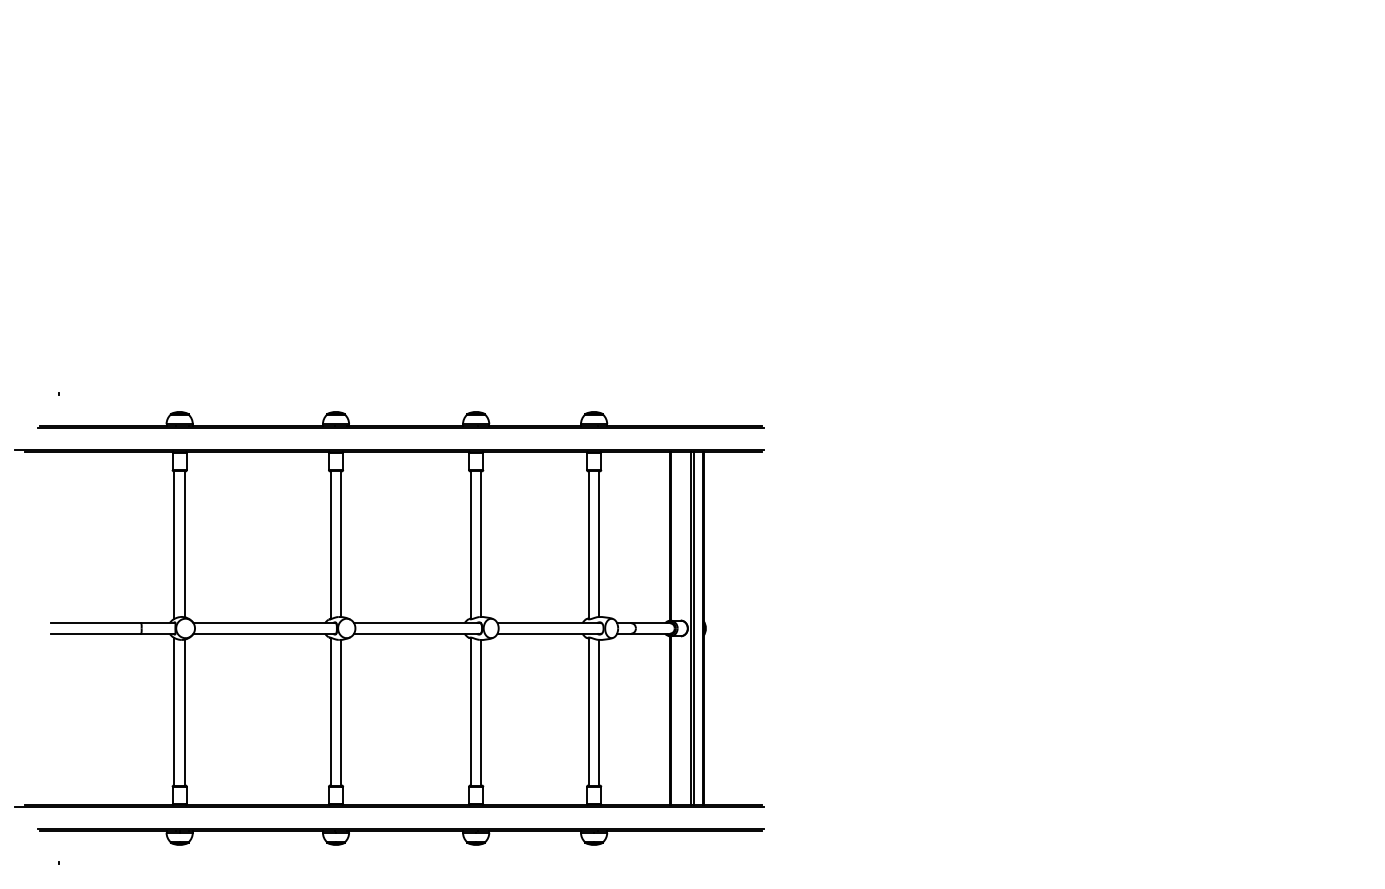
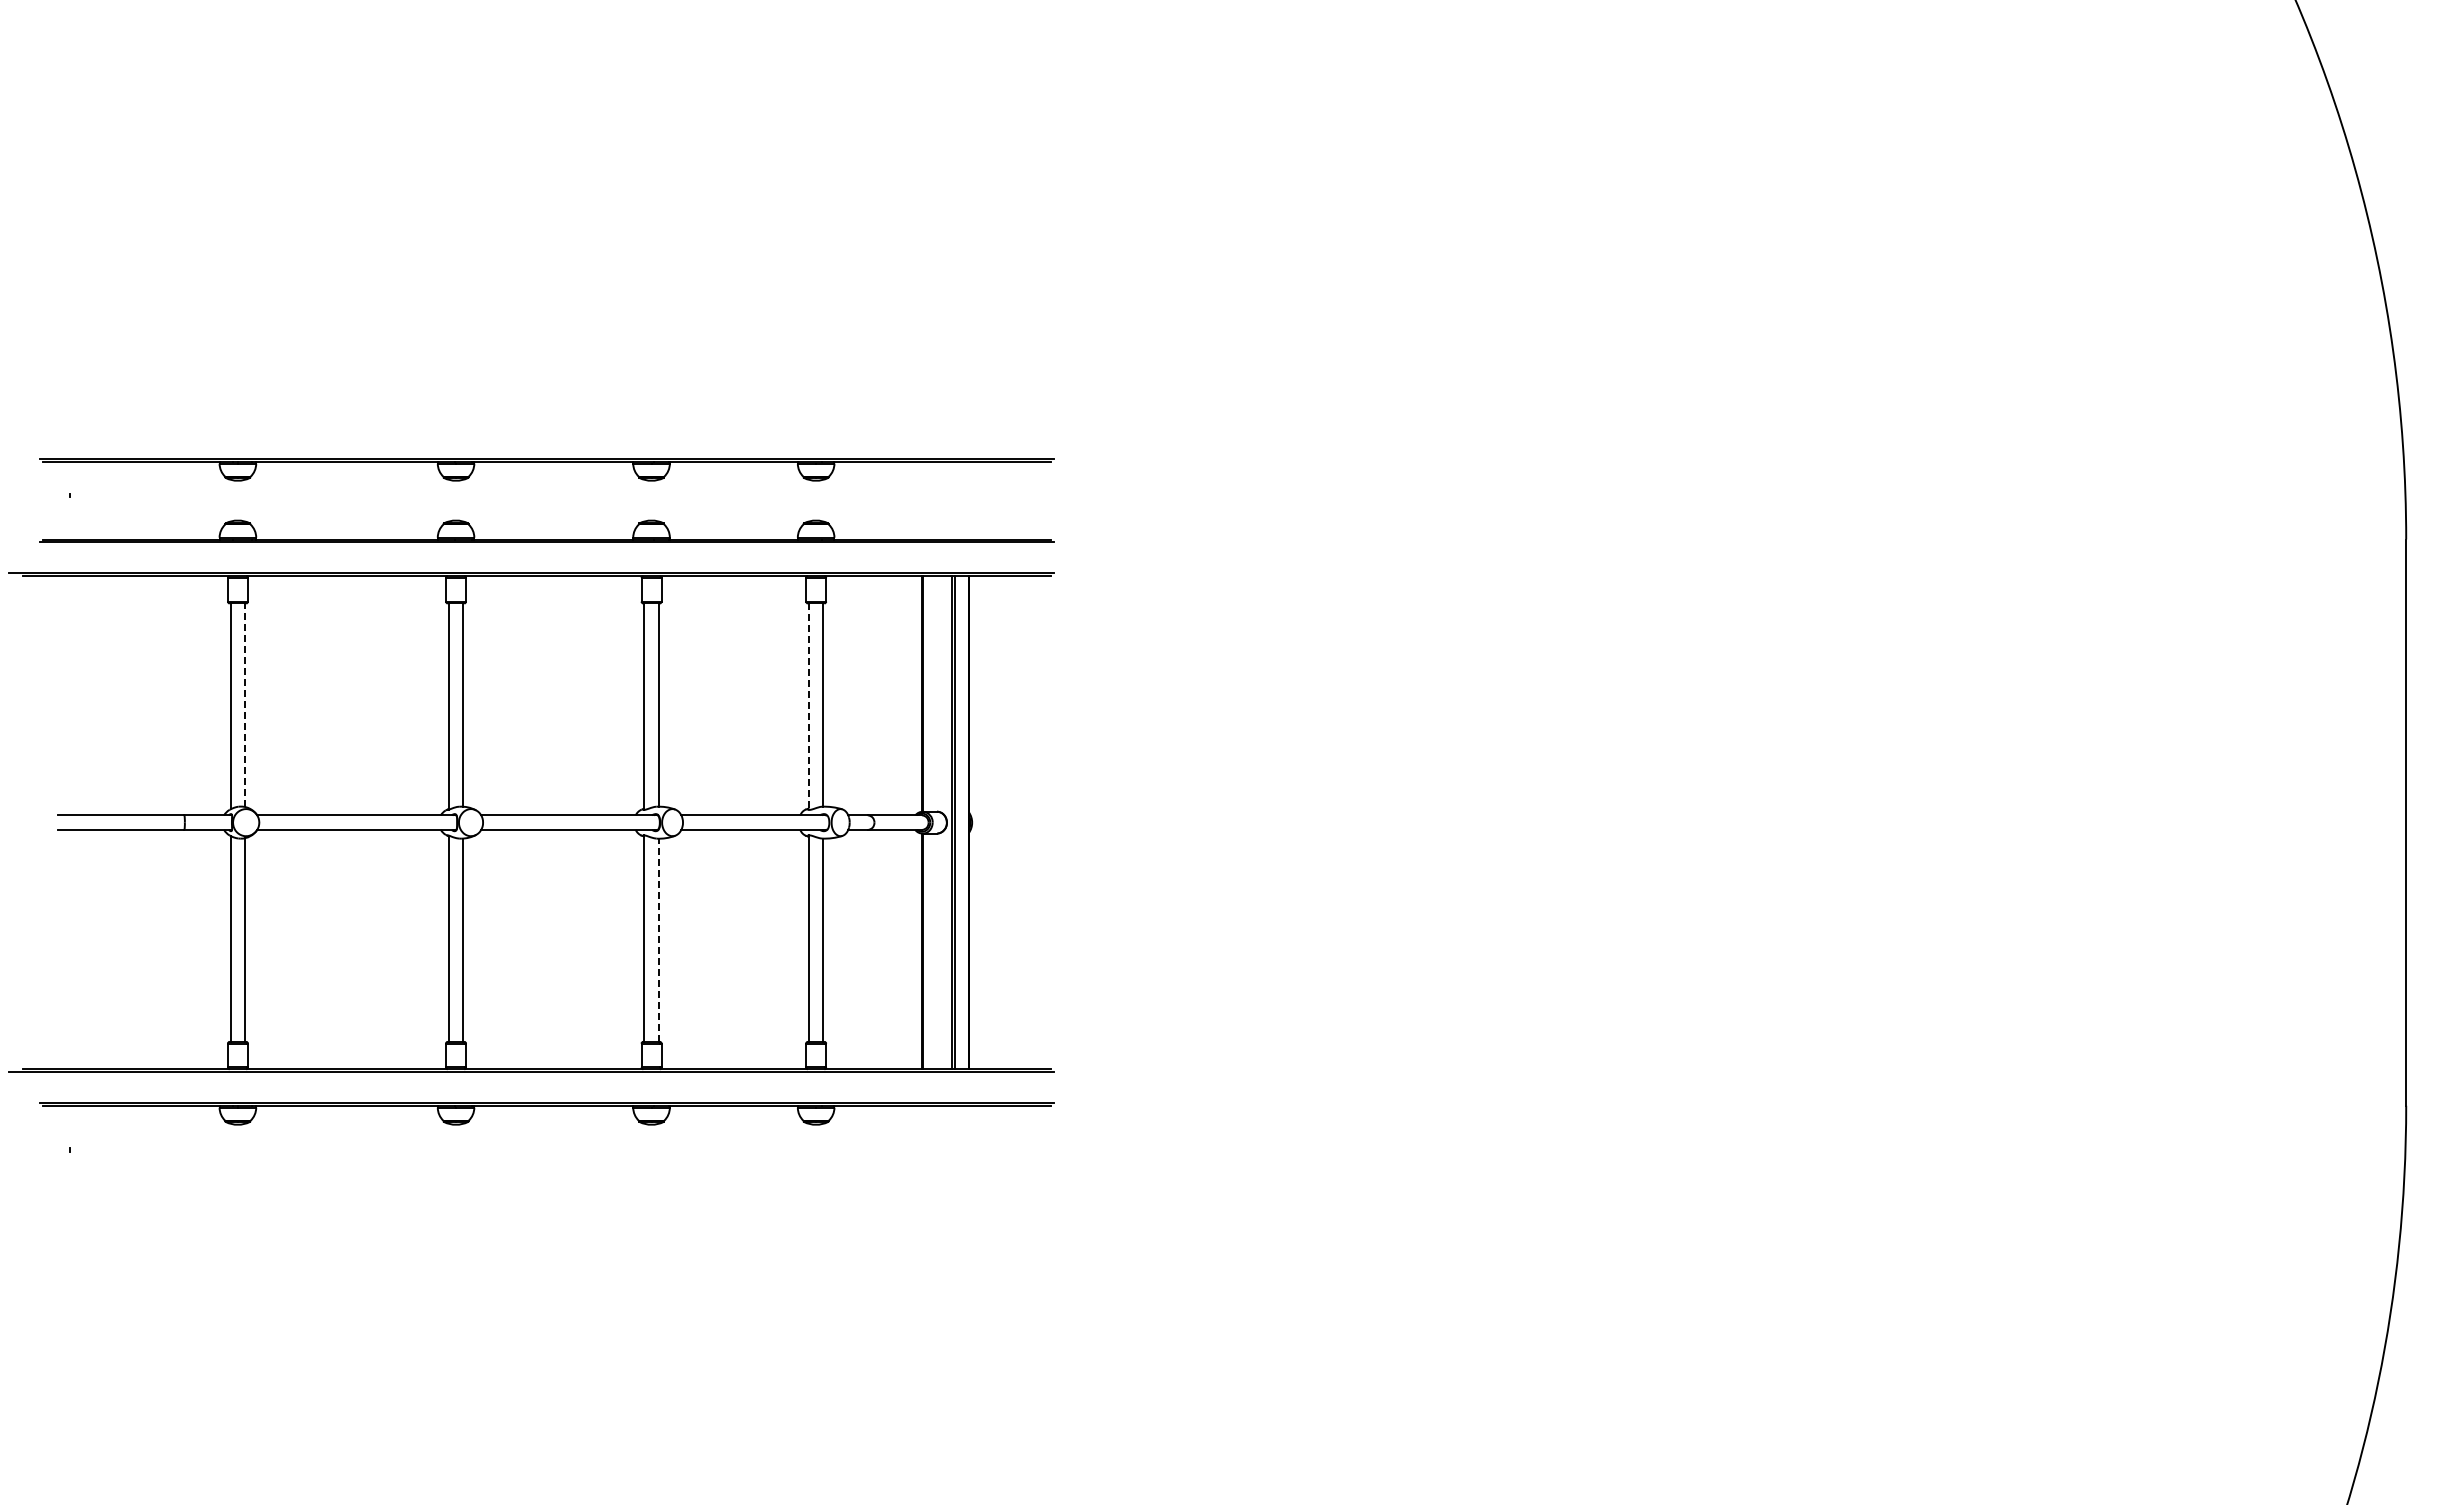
part: (400, 370) -> (546, 462), added
line: (185, 544) -> (245, 705), solid -> dashed
line: (588, 545) -> (808, 707), solid -> dashed
line: (481, 712) -> (658, 940), solid -> dashed

